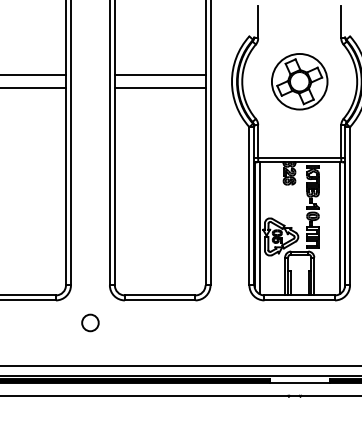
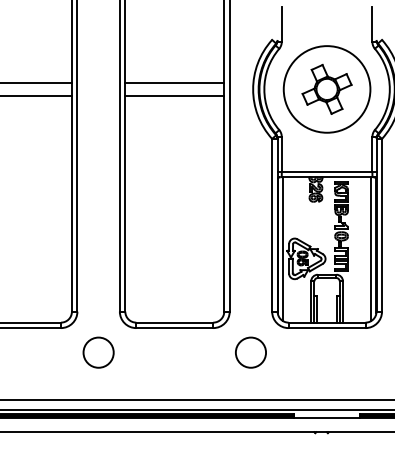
circle: (299, 81) -> (326, 89), size x1.43
circle: (90, 322) -> (98, 352), size x1.67
circle: (229, 322) -> (250, 352), added

